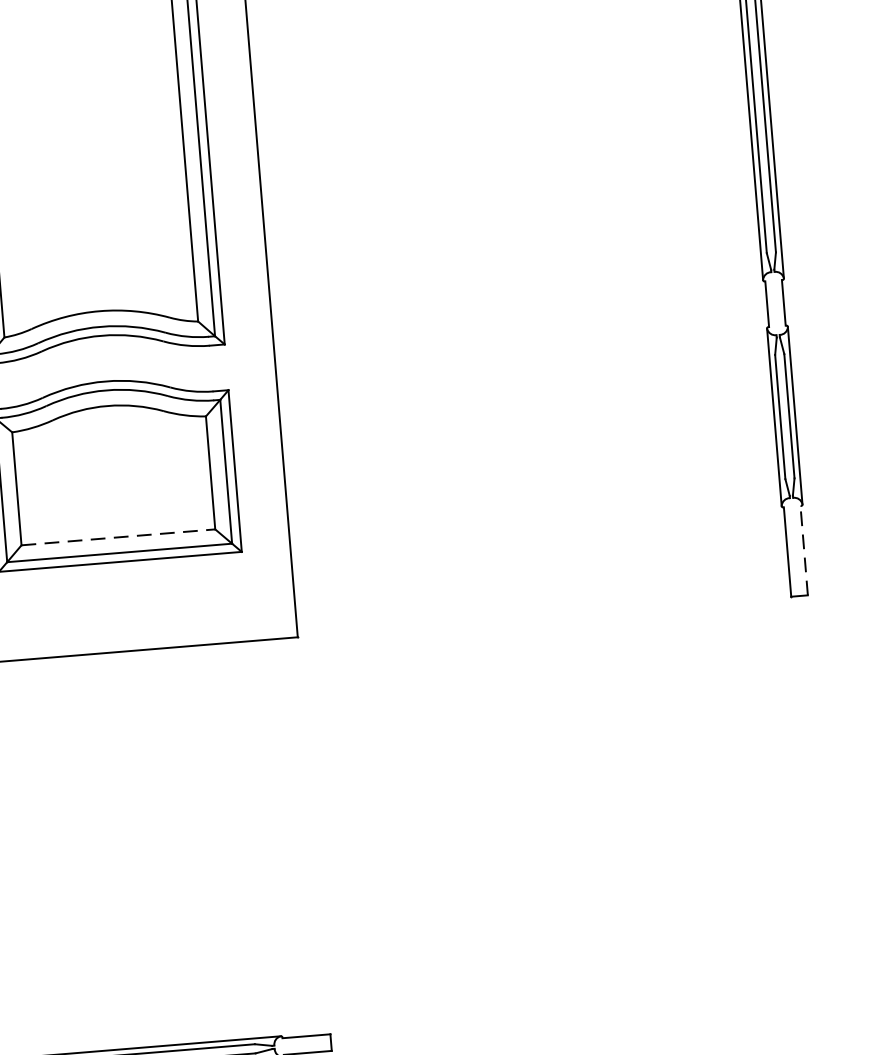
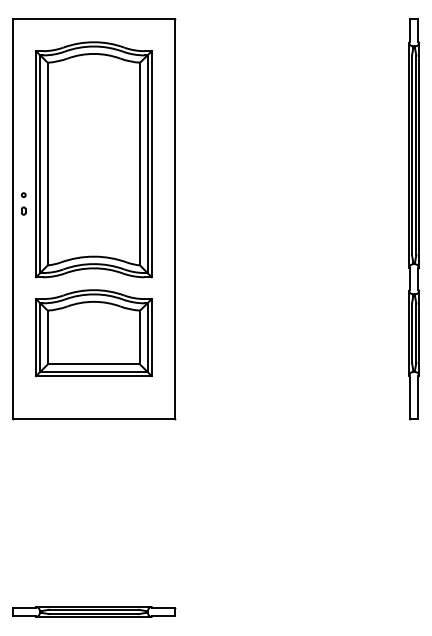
line: (119, 537) -> (94, 364), dashed -> solid
line: (804, 548) -> (418, 396), dashed -> solid

